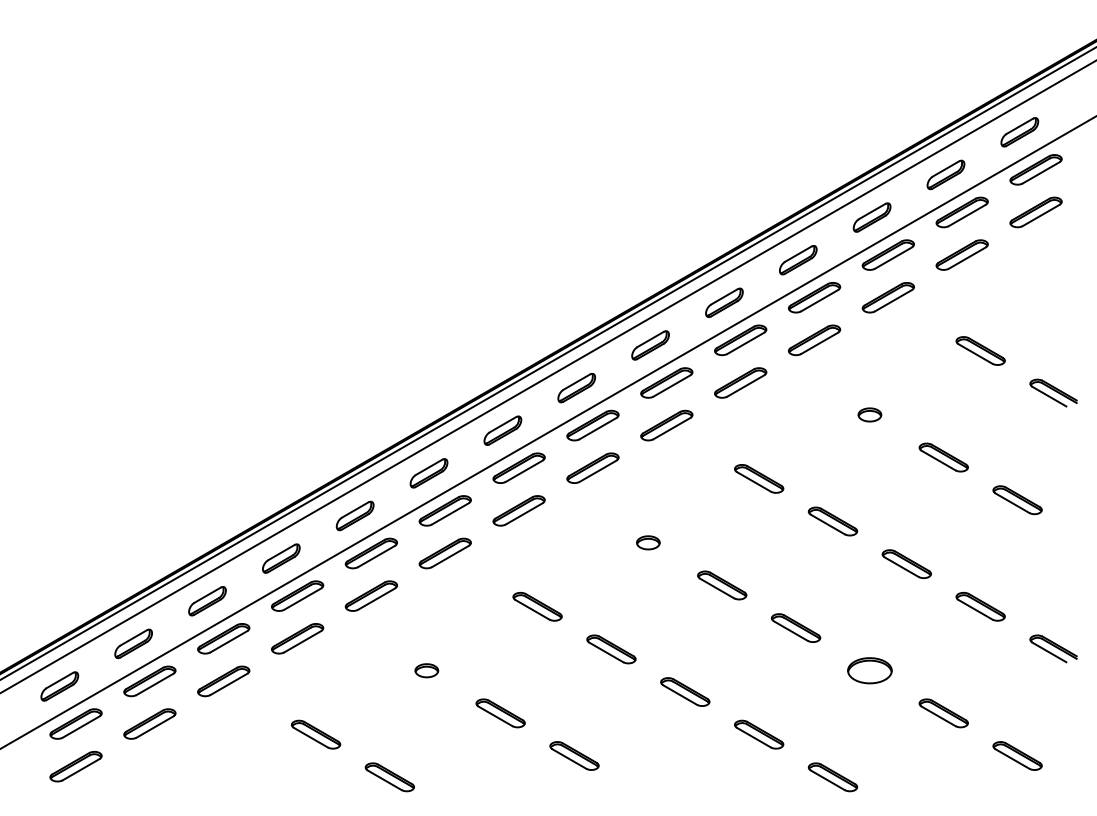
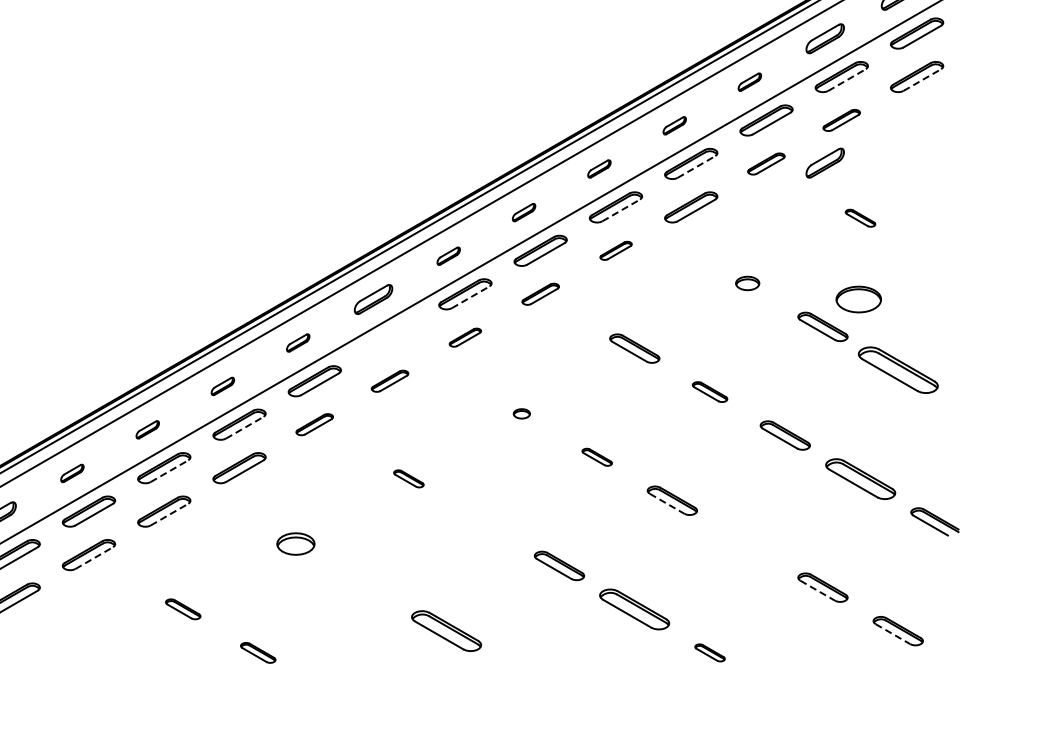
line: (967, 215) -> (847, 80), solid -> dashed
line: (1041, 215) -> (922, 80), solid -> dashed
part: (871, 217) -> (749, 82), size x0.6
part: (961, 254) -> (841, 119), size x0.7
part: (798, 260) -> (674, 126), size x0.6
part: (945, 296) -> (824, 162), added
part: (887, 297) -> (765, 163), size x0.7
line: (820, 300) -> (697, 166), solid -> dashed
part: (724, 302) -> (599, 168), size x0.6
line: (746, 343) -> (621, 210), solid -> dashed
part: (650, 345) -> (524, 212), size x0.6
part: (980, 350) -> (860, 217), size x0.6
part: (740, 382) -> (615, 250), size x0.6
part: (576, 388) -> (448, 256), size x0.6
part: (1053, 392) -> (934, 260), removed
part: (666, 425) -> (540, 294), size x0.7
line: (598, 428) -> (471, 297), solid -> dashed
part: (518, 467) -> (389, 337), removed
part: (592, 467) -> (464, 337), size x0.6
part: (428, 473) -> (297, 343), size x0.6
part: (1017, 500) -> (898, 370), size x1.6
part: (518, 510) -> (389, 380), size x0.7
part: (354, 515) -> (222, 385), size x0.6
part: (832, 521) -> (709, 392), size x0.7
part: (648, 542) -> (521, 413), size x0.7
part: (444, 553) -> (314, 424), size x0.7
line: (377, 556) -> (245, 427), solid -> dashed
part: (281, 558) -> (147, 429), size x0.6
part: (722, 585) -> (597, 457), size x0.6
line: (303, 598) -> (170, 470), solid -> dashed
part: (207, 601) -> (72, 473), size x0.6
part: (537, 606) -> (408, 478), size x0.6
part: (980, 606) -> (860, 478), size x1.4
line: (790, 631) -> (666, 504), solid -> dashed
line: (303, 641) -> (170, 514), solid -> dashed
part: (611, 649) -> (484, 522), removed
part: (426, 670) -> (295, 543), size x1.6
part: (869, 670) -> (858, 299), moved
line: (229, 684) -> (94, 558), solid -> dashed
part: (500, 713) -> (371, 587), removed
line: (938, 716) -> (817, 590), solid -> dashed
part: (316, 734) -> (183, 609), size x0.7
part: (759, 734) -> (635, 609), size x1.4
part: (574, 755) -> (446, 630), size x1.4
line: (1012, 759) -> (893, 634), solid -> dashed
part: (389, 777) -> (257, 653), size x0.7
part: (832, 777) -> (709, 653), size x0.6

